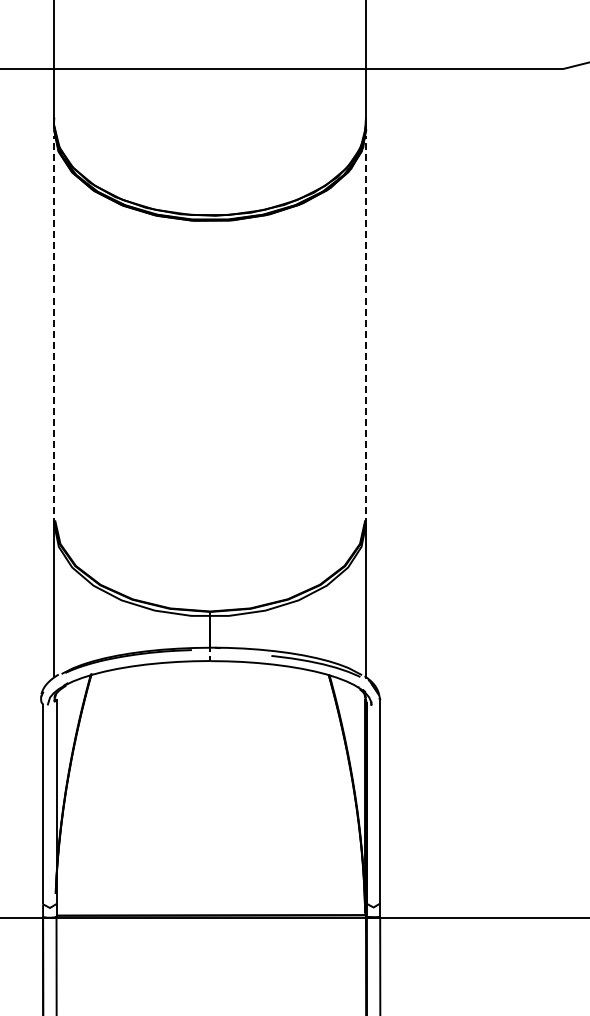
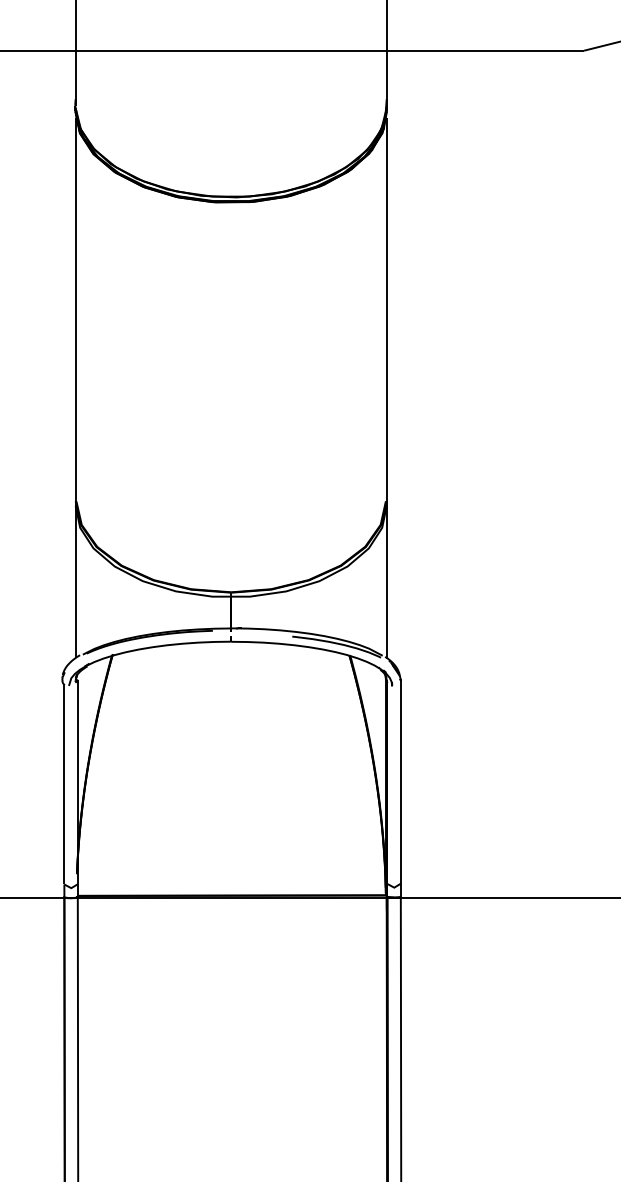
line: (54, 330) -> (75, 311), dashed -> solid
line: (365, 330) -> (386, 311), dashed -> solid

